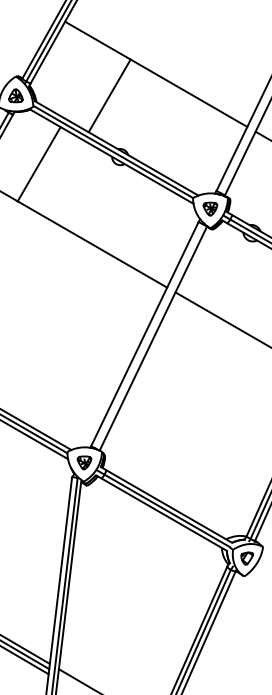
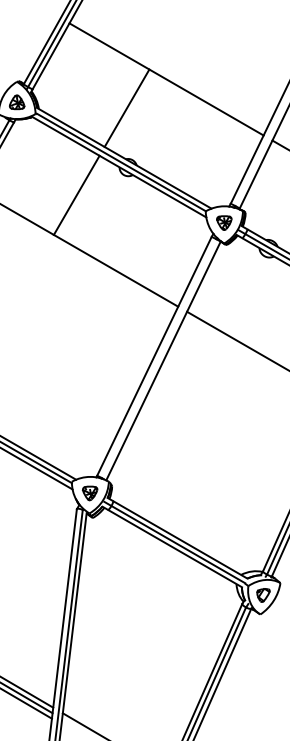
line: (109, 95) -> (126, 107), moved
line: (38, 163) -> (76, 194), moved

